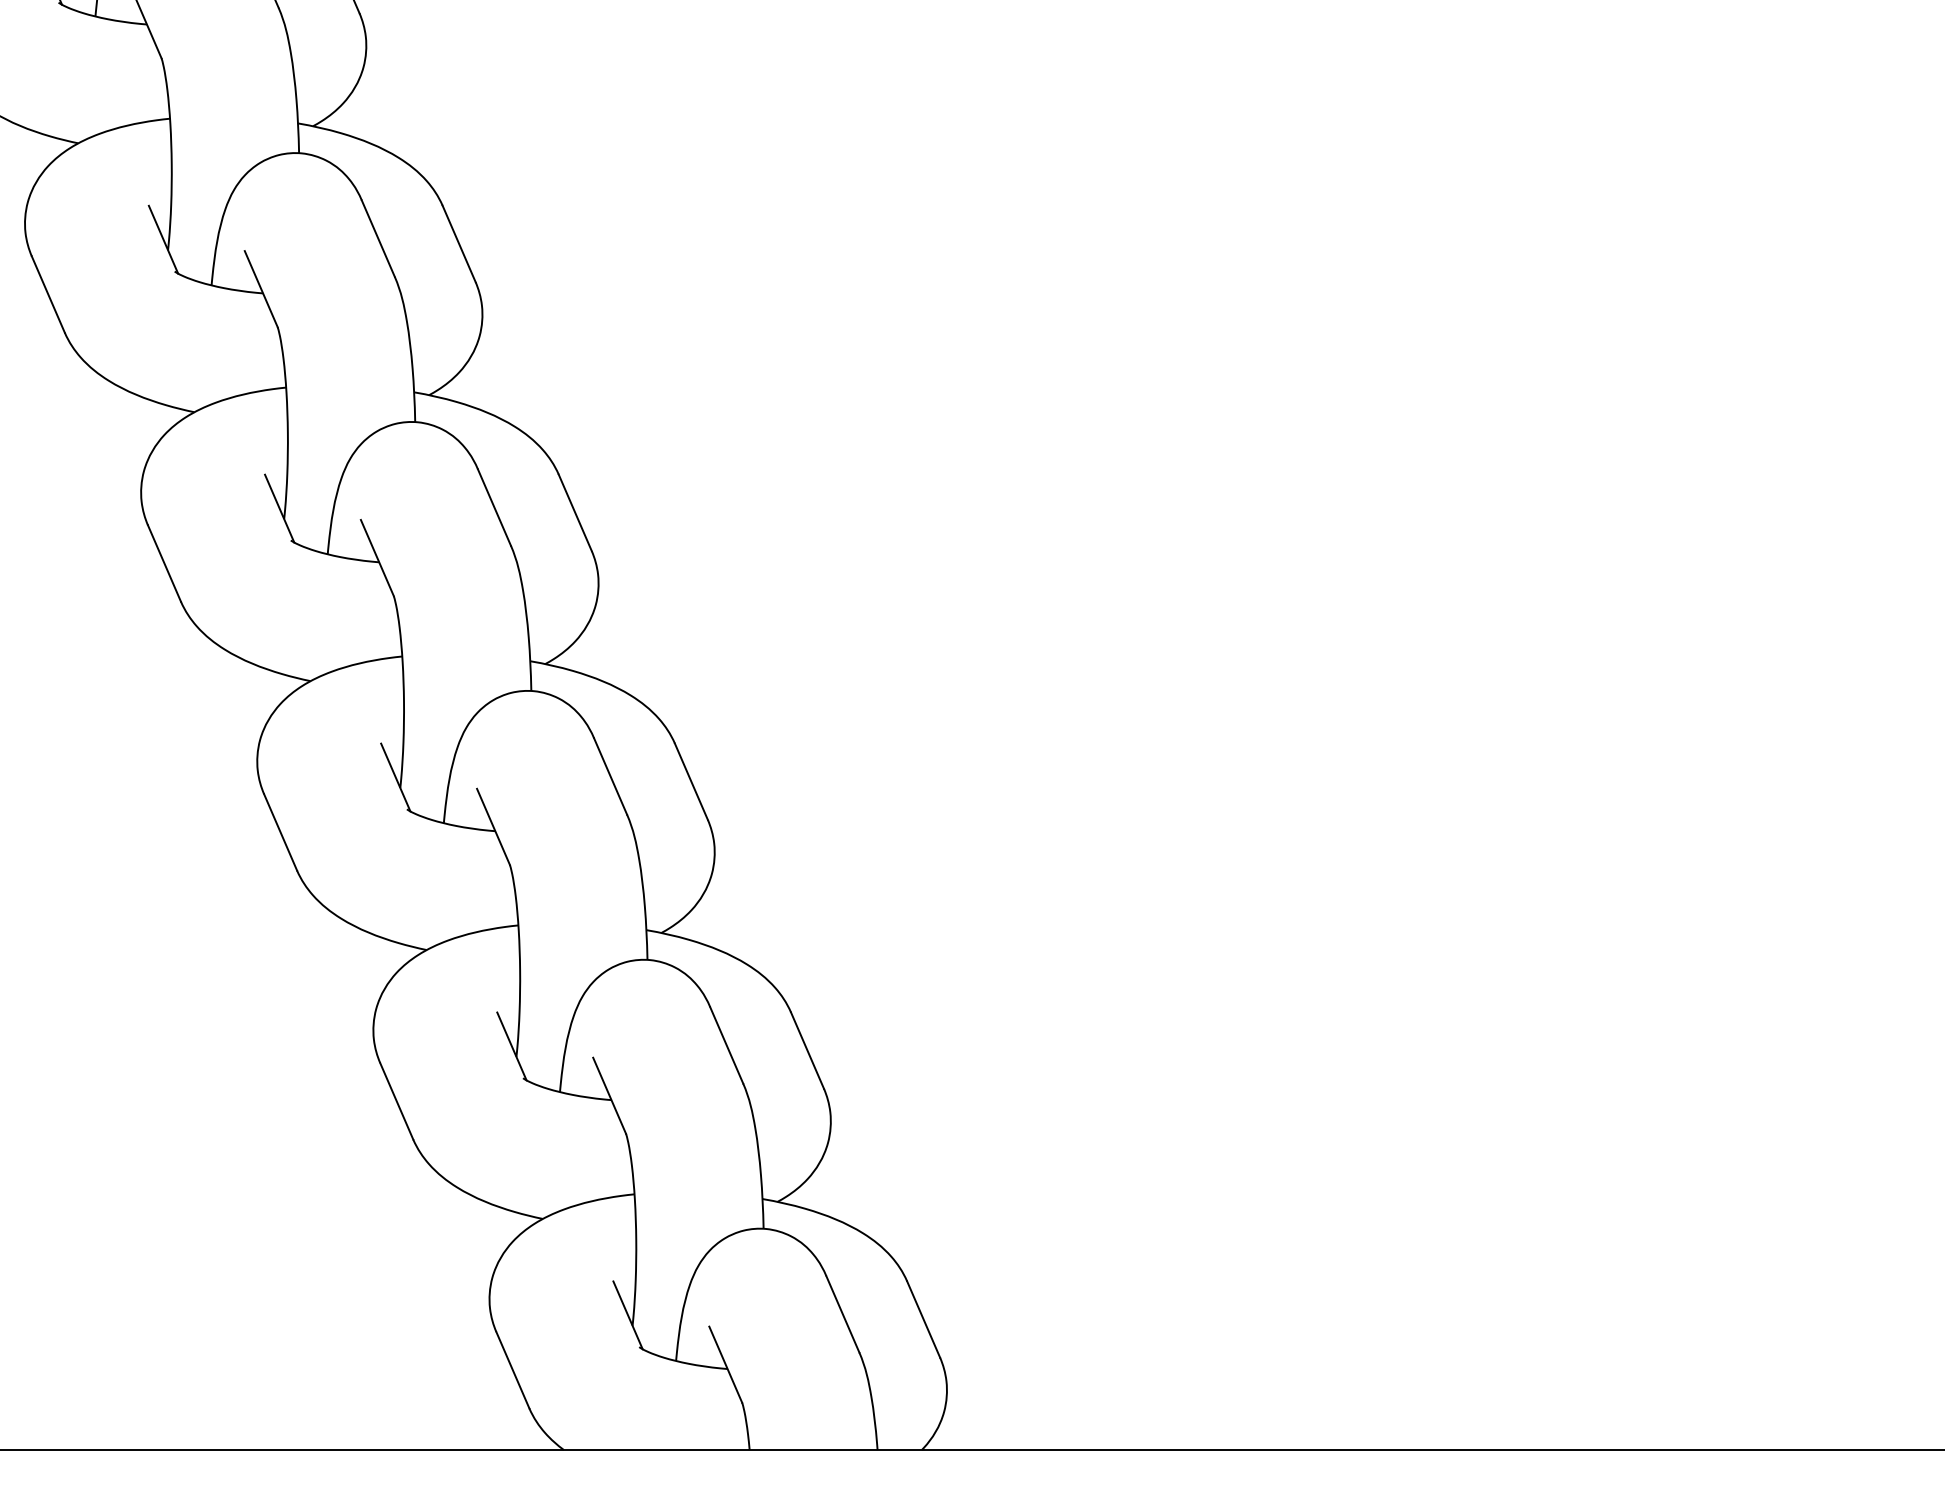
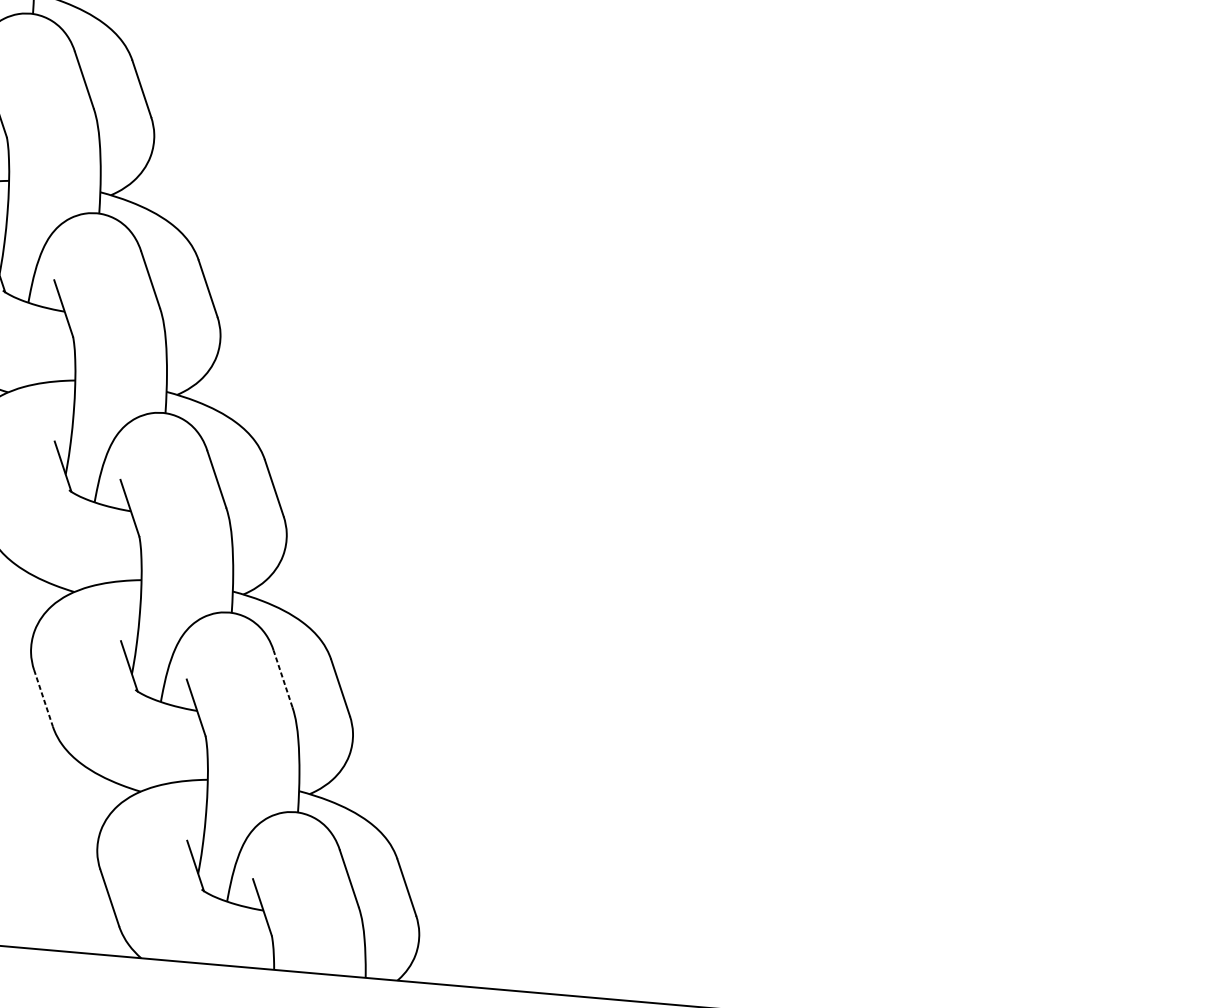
line: (726, 1045) -> (282, 679), solid -> dashed
line: (396, 1101) -> (43, 698), solid -> dashed

